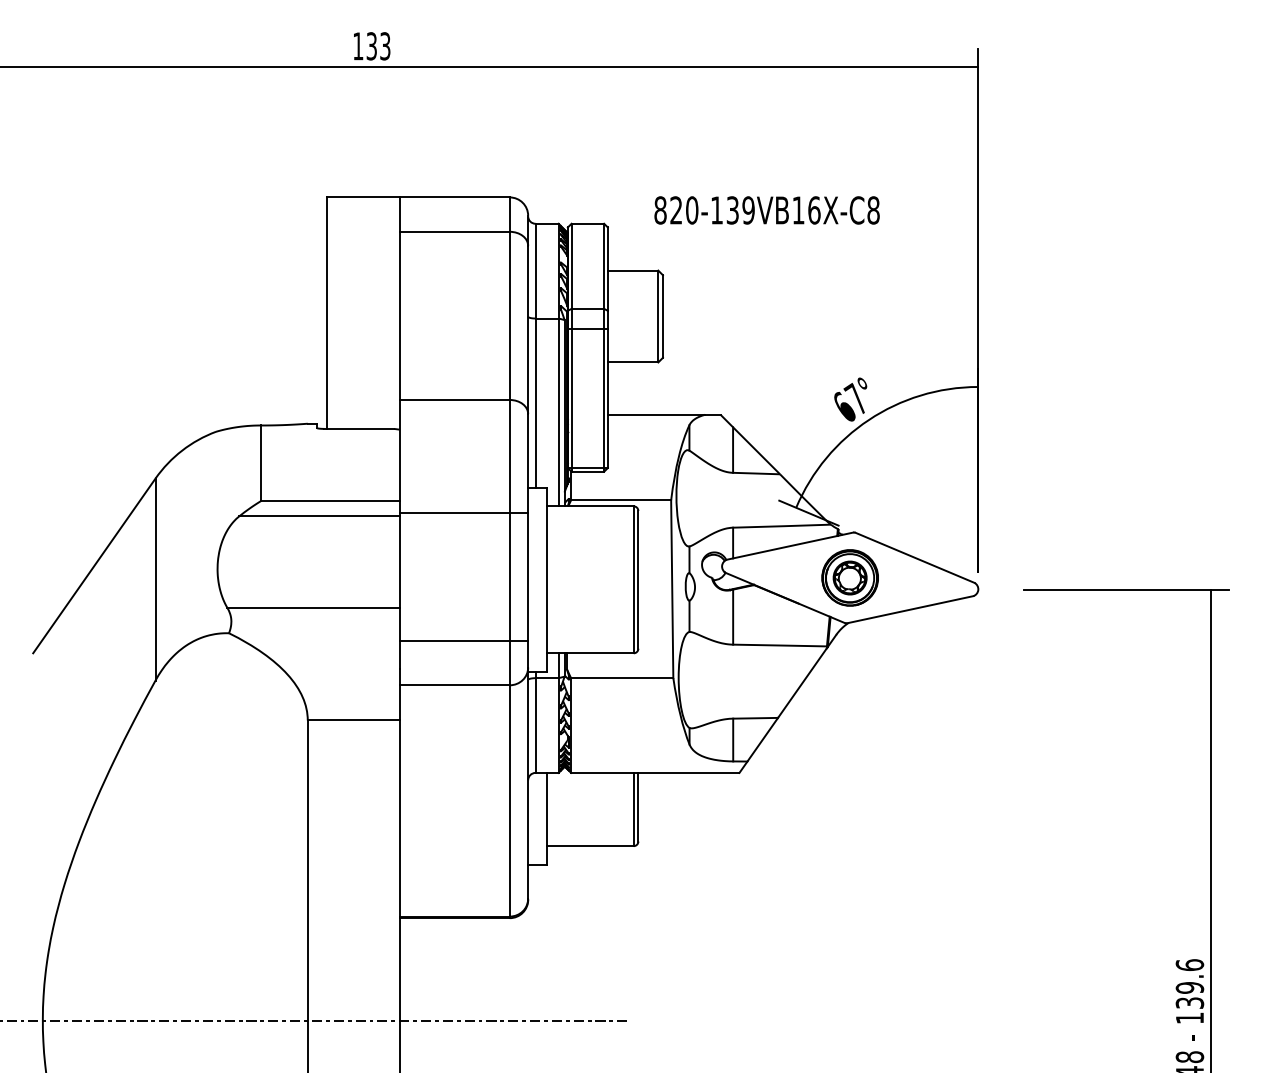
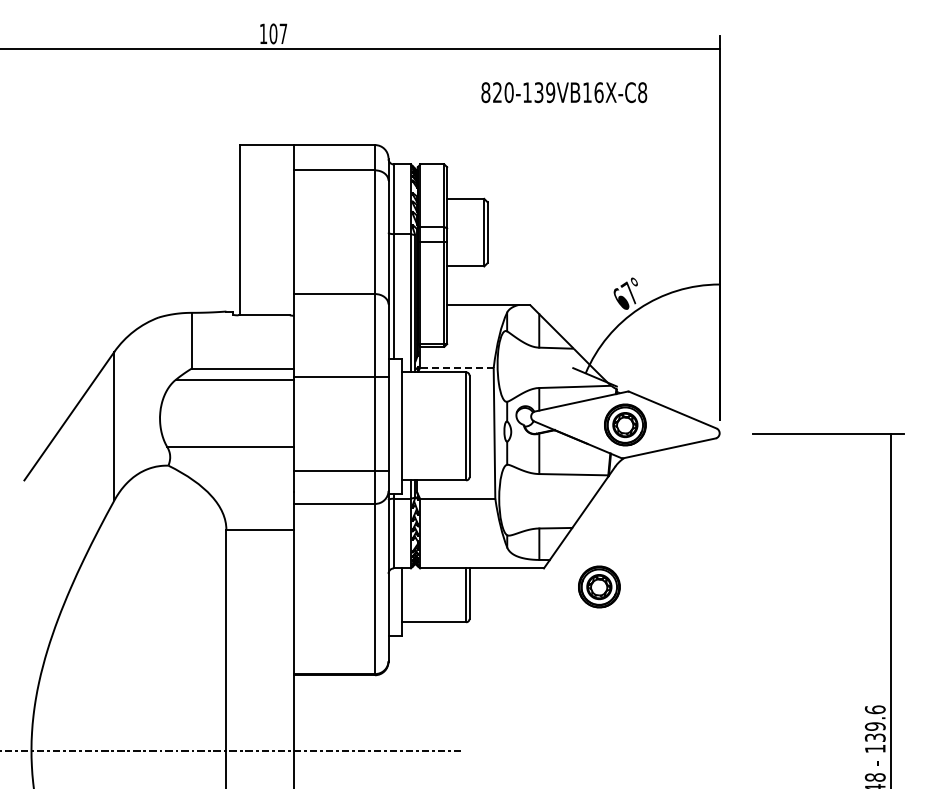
text: (378, 45) -> (278, 33), 133 -> 107
text: (767, 210) -> (564, 92), moved
line: (620, 499) -> (456, 367), solid -> dashed
part: (814, 797) -> (599, 586), added

